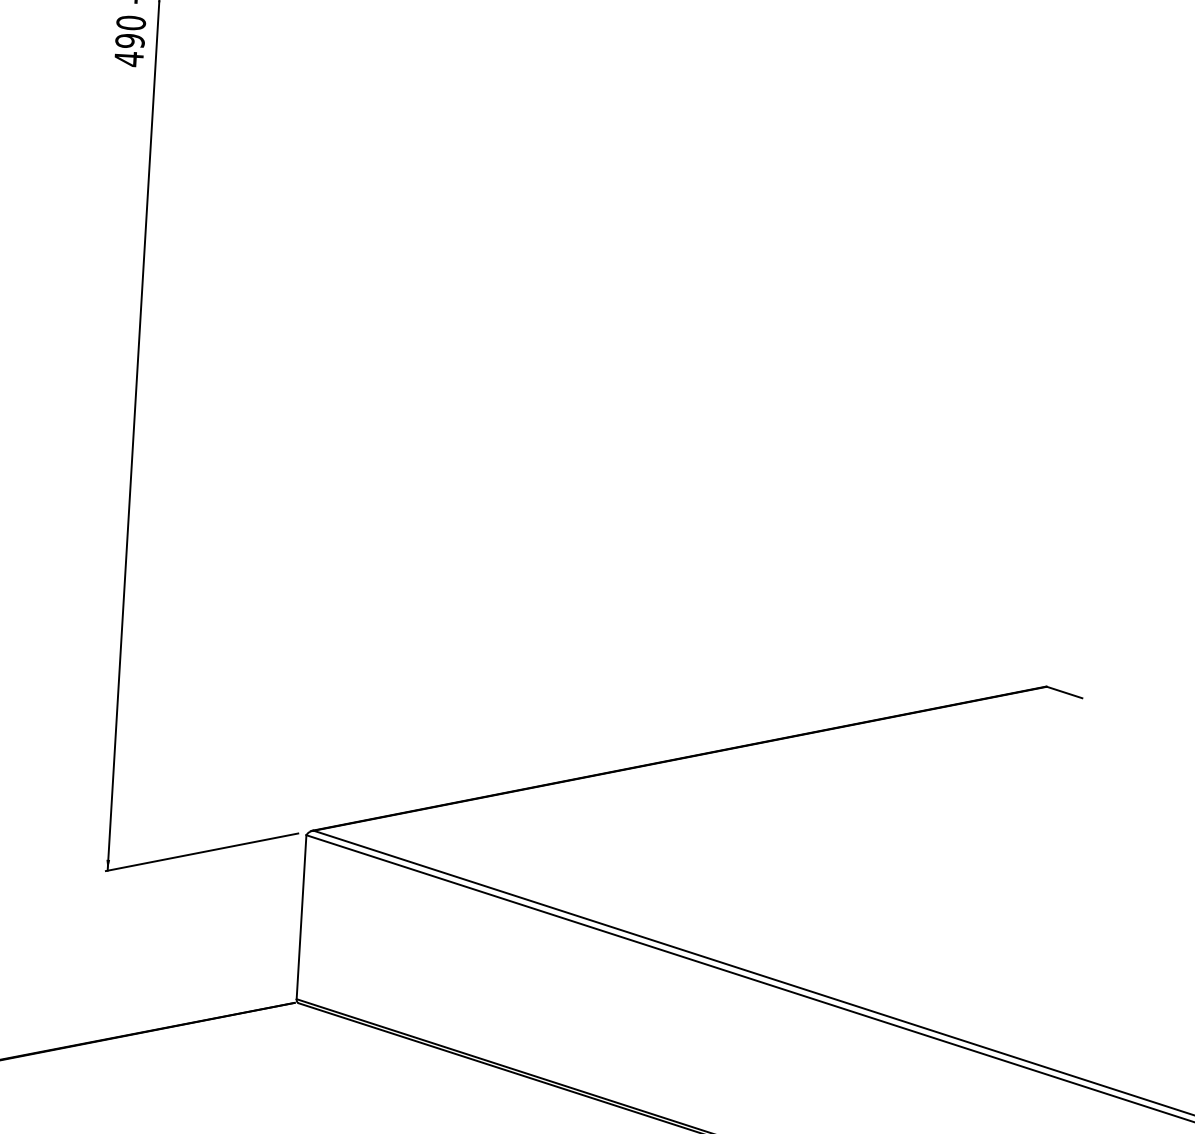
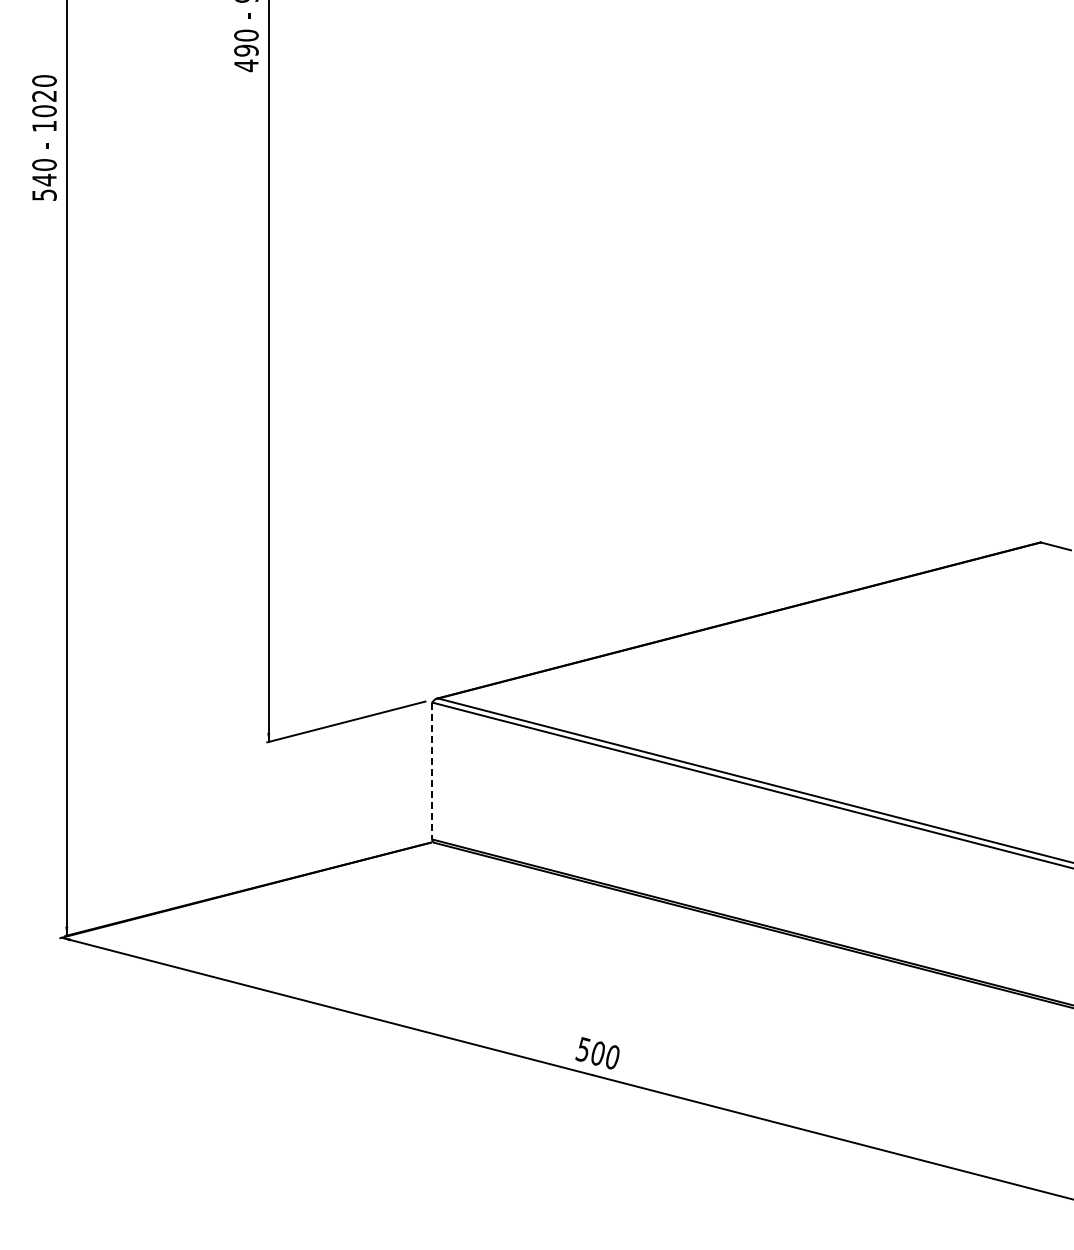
line: (301, 917) -> (432, 771), solid -> dashed

